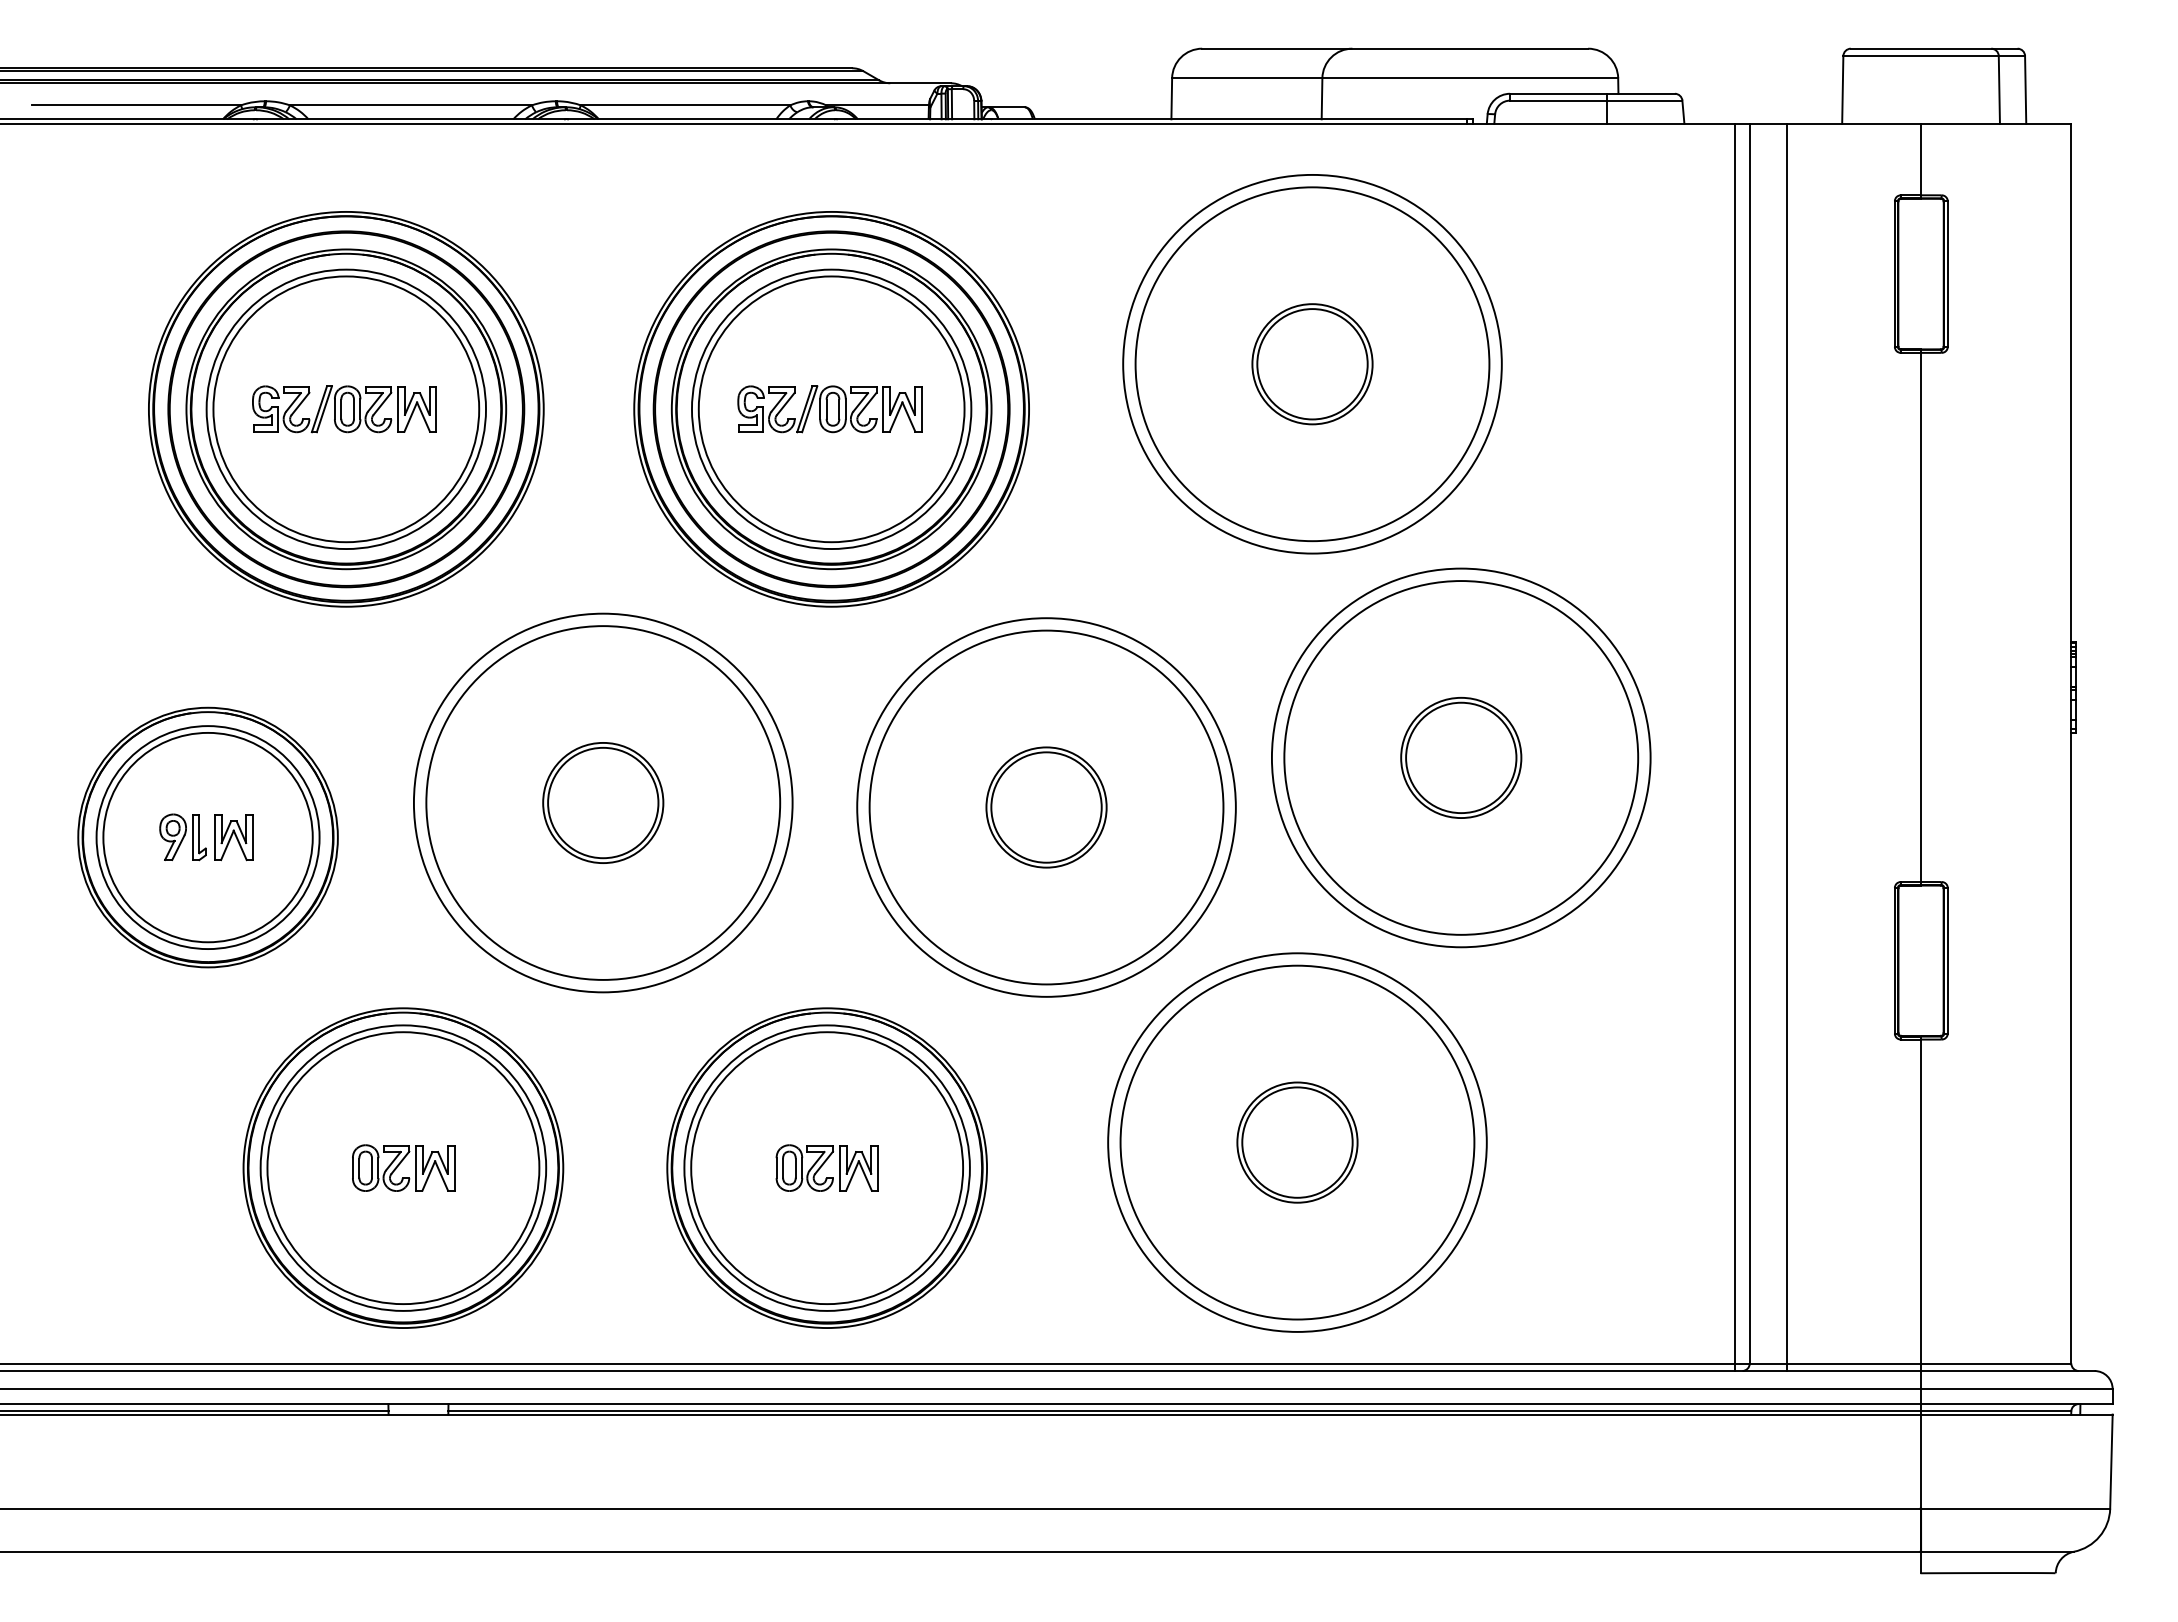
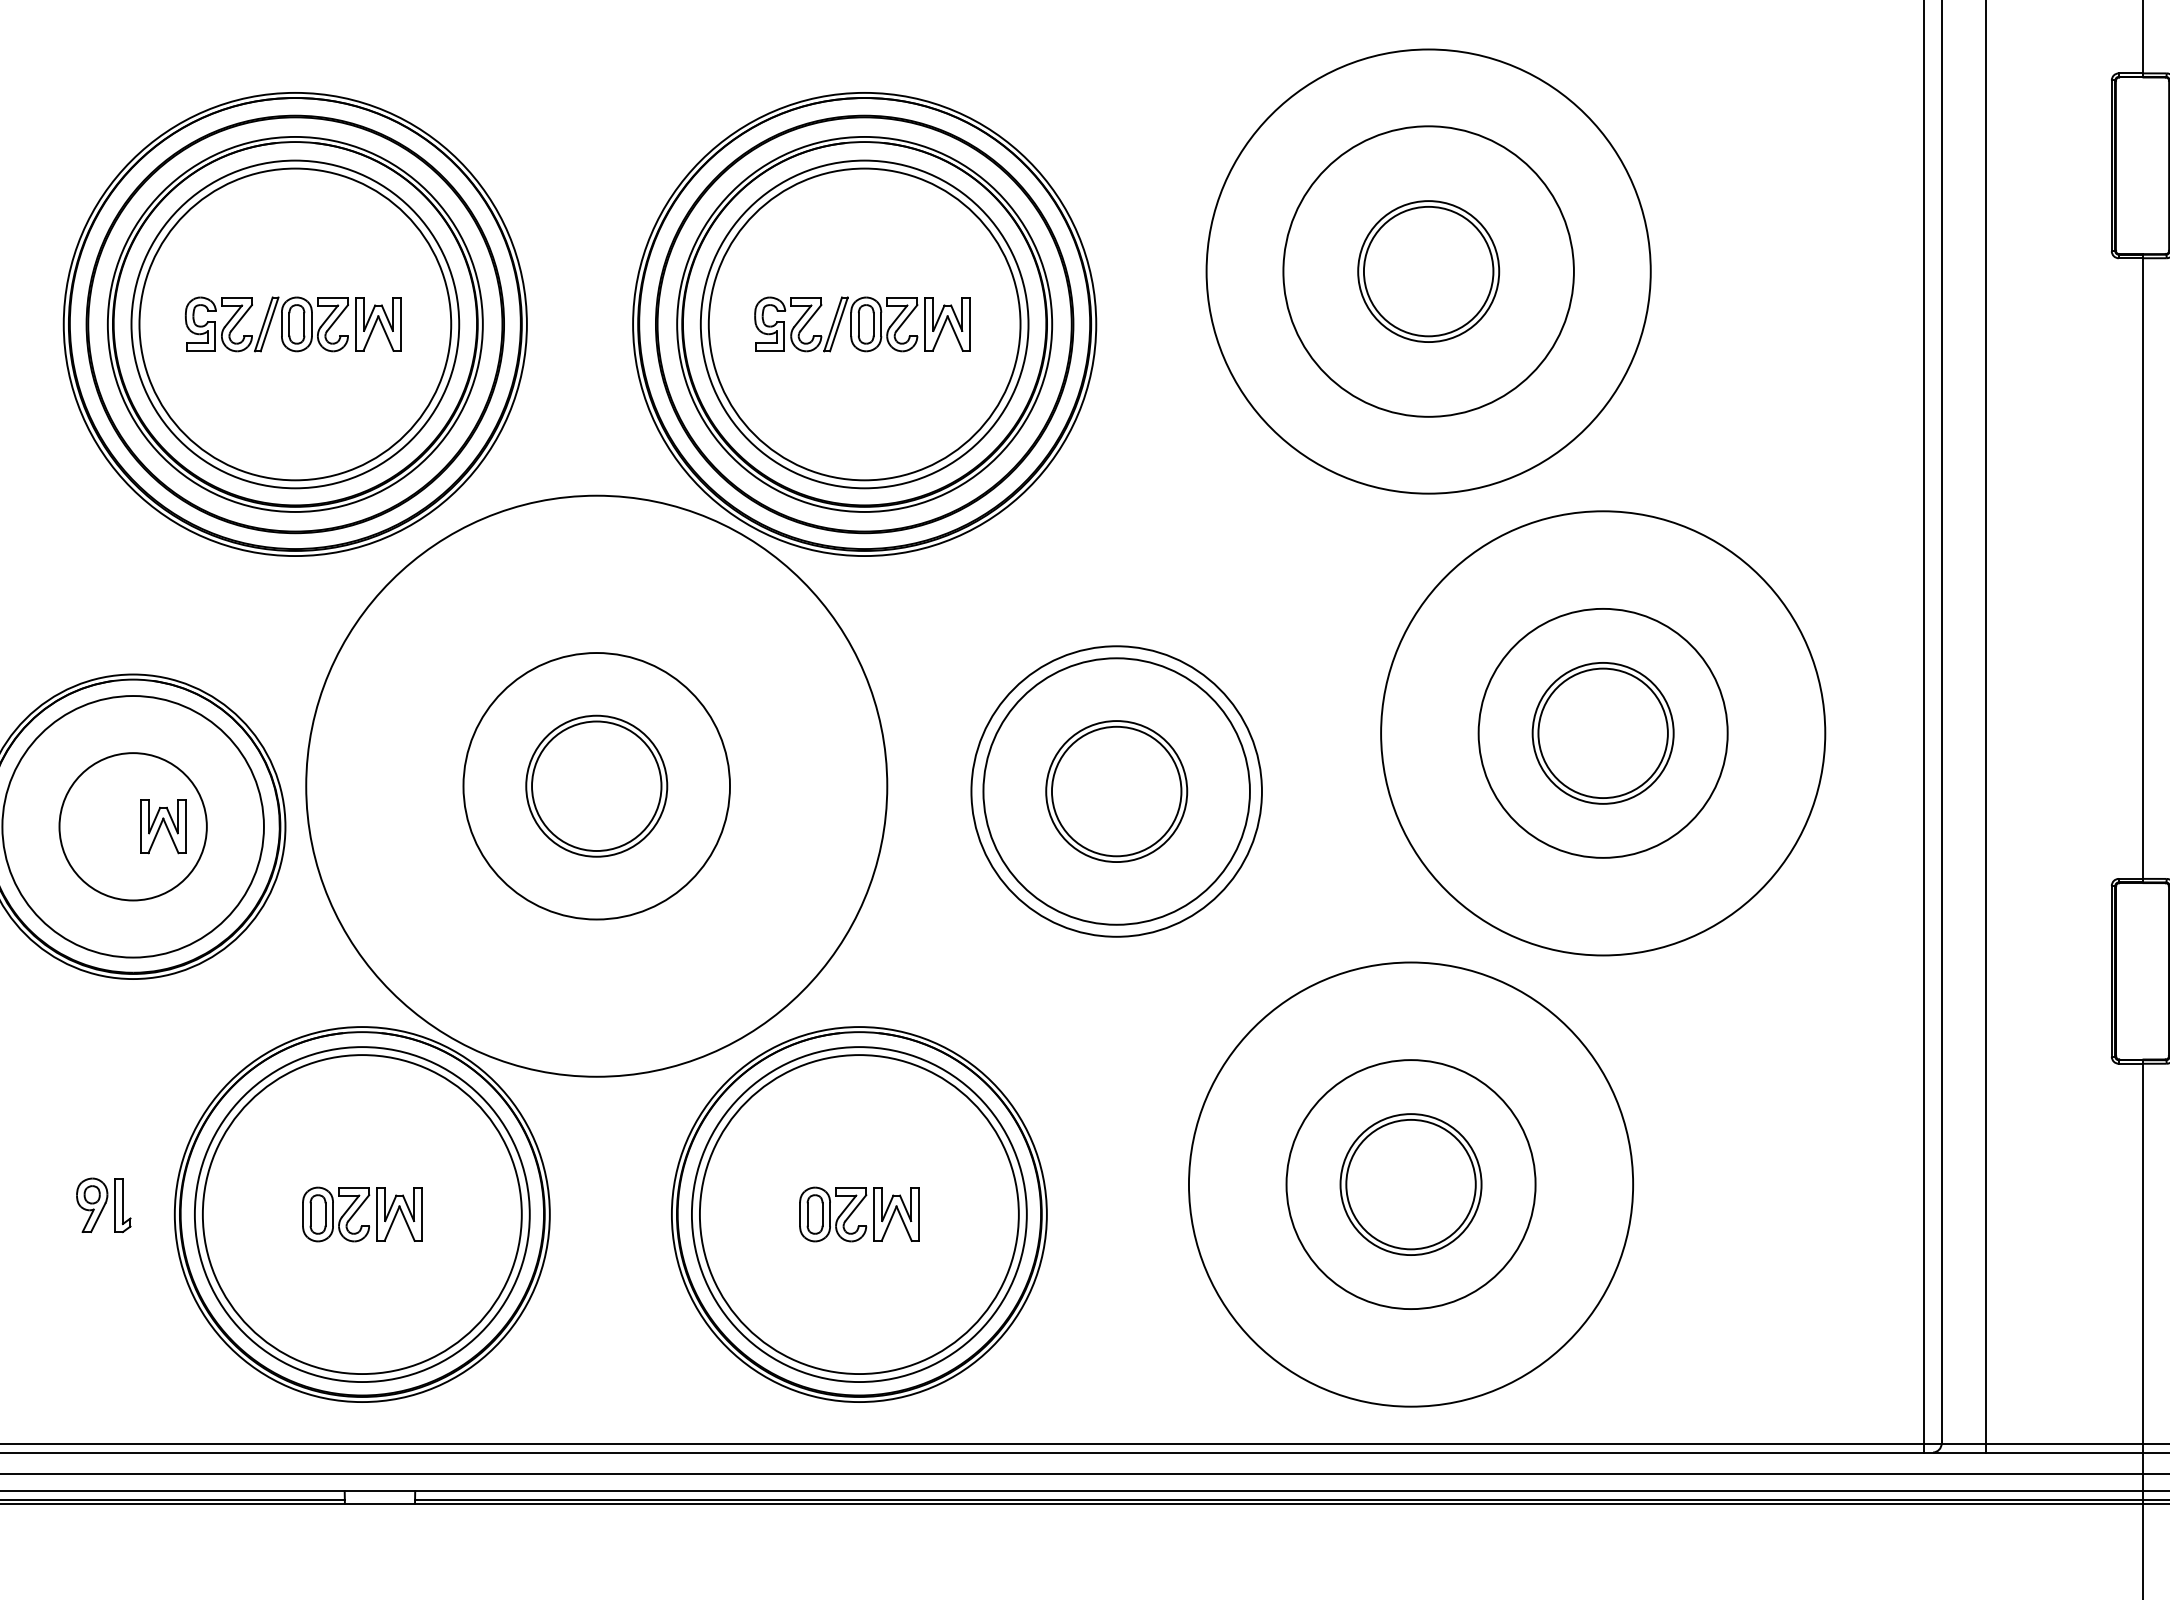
circle: (1312, 364) -> (1428, 271), size x0.7
circle: (1461, 757) -> (1603, 732), size x0.6
circle: (602, 802) -> (595, 785), size x0.6
circle: (603, 802) -> (597, 785), size x1.4
circle: (1046, 807) -> (1116, 791), size x0.6
circle: (1046, 807) -> (1116, 791), size x0.7
part: (182, 837) -> (103, 1205), moved
circle: (207, 837) -> (132, 826), size x0.6
circle: (1297, 1142) -> (1411, 1184), size x0.6

